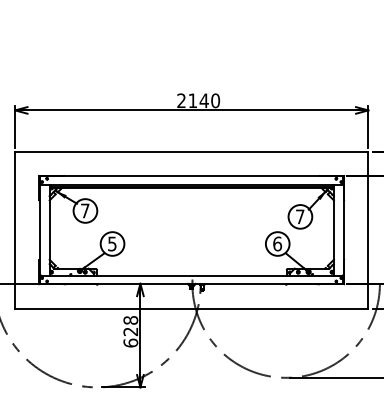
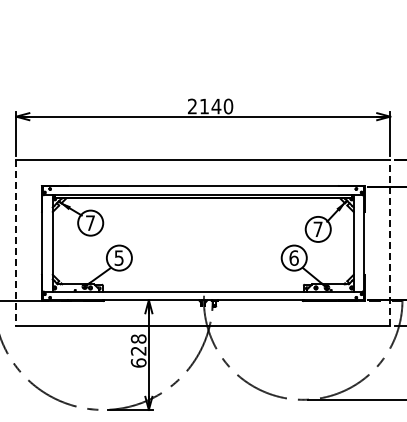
line: (368, 229) -> (390, 242), solid -> dashed
line: (15, 230) -> (16, 243), solid -> dashed

